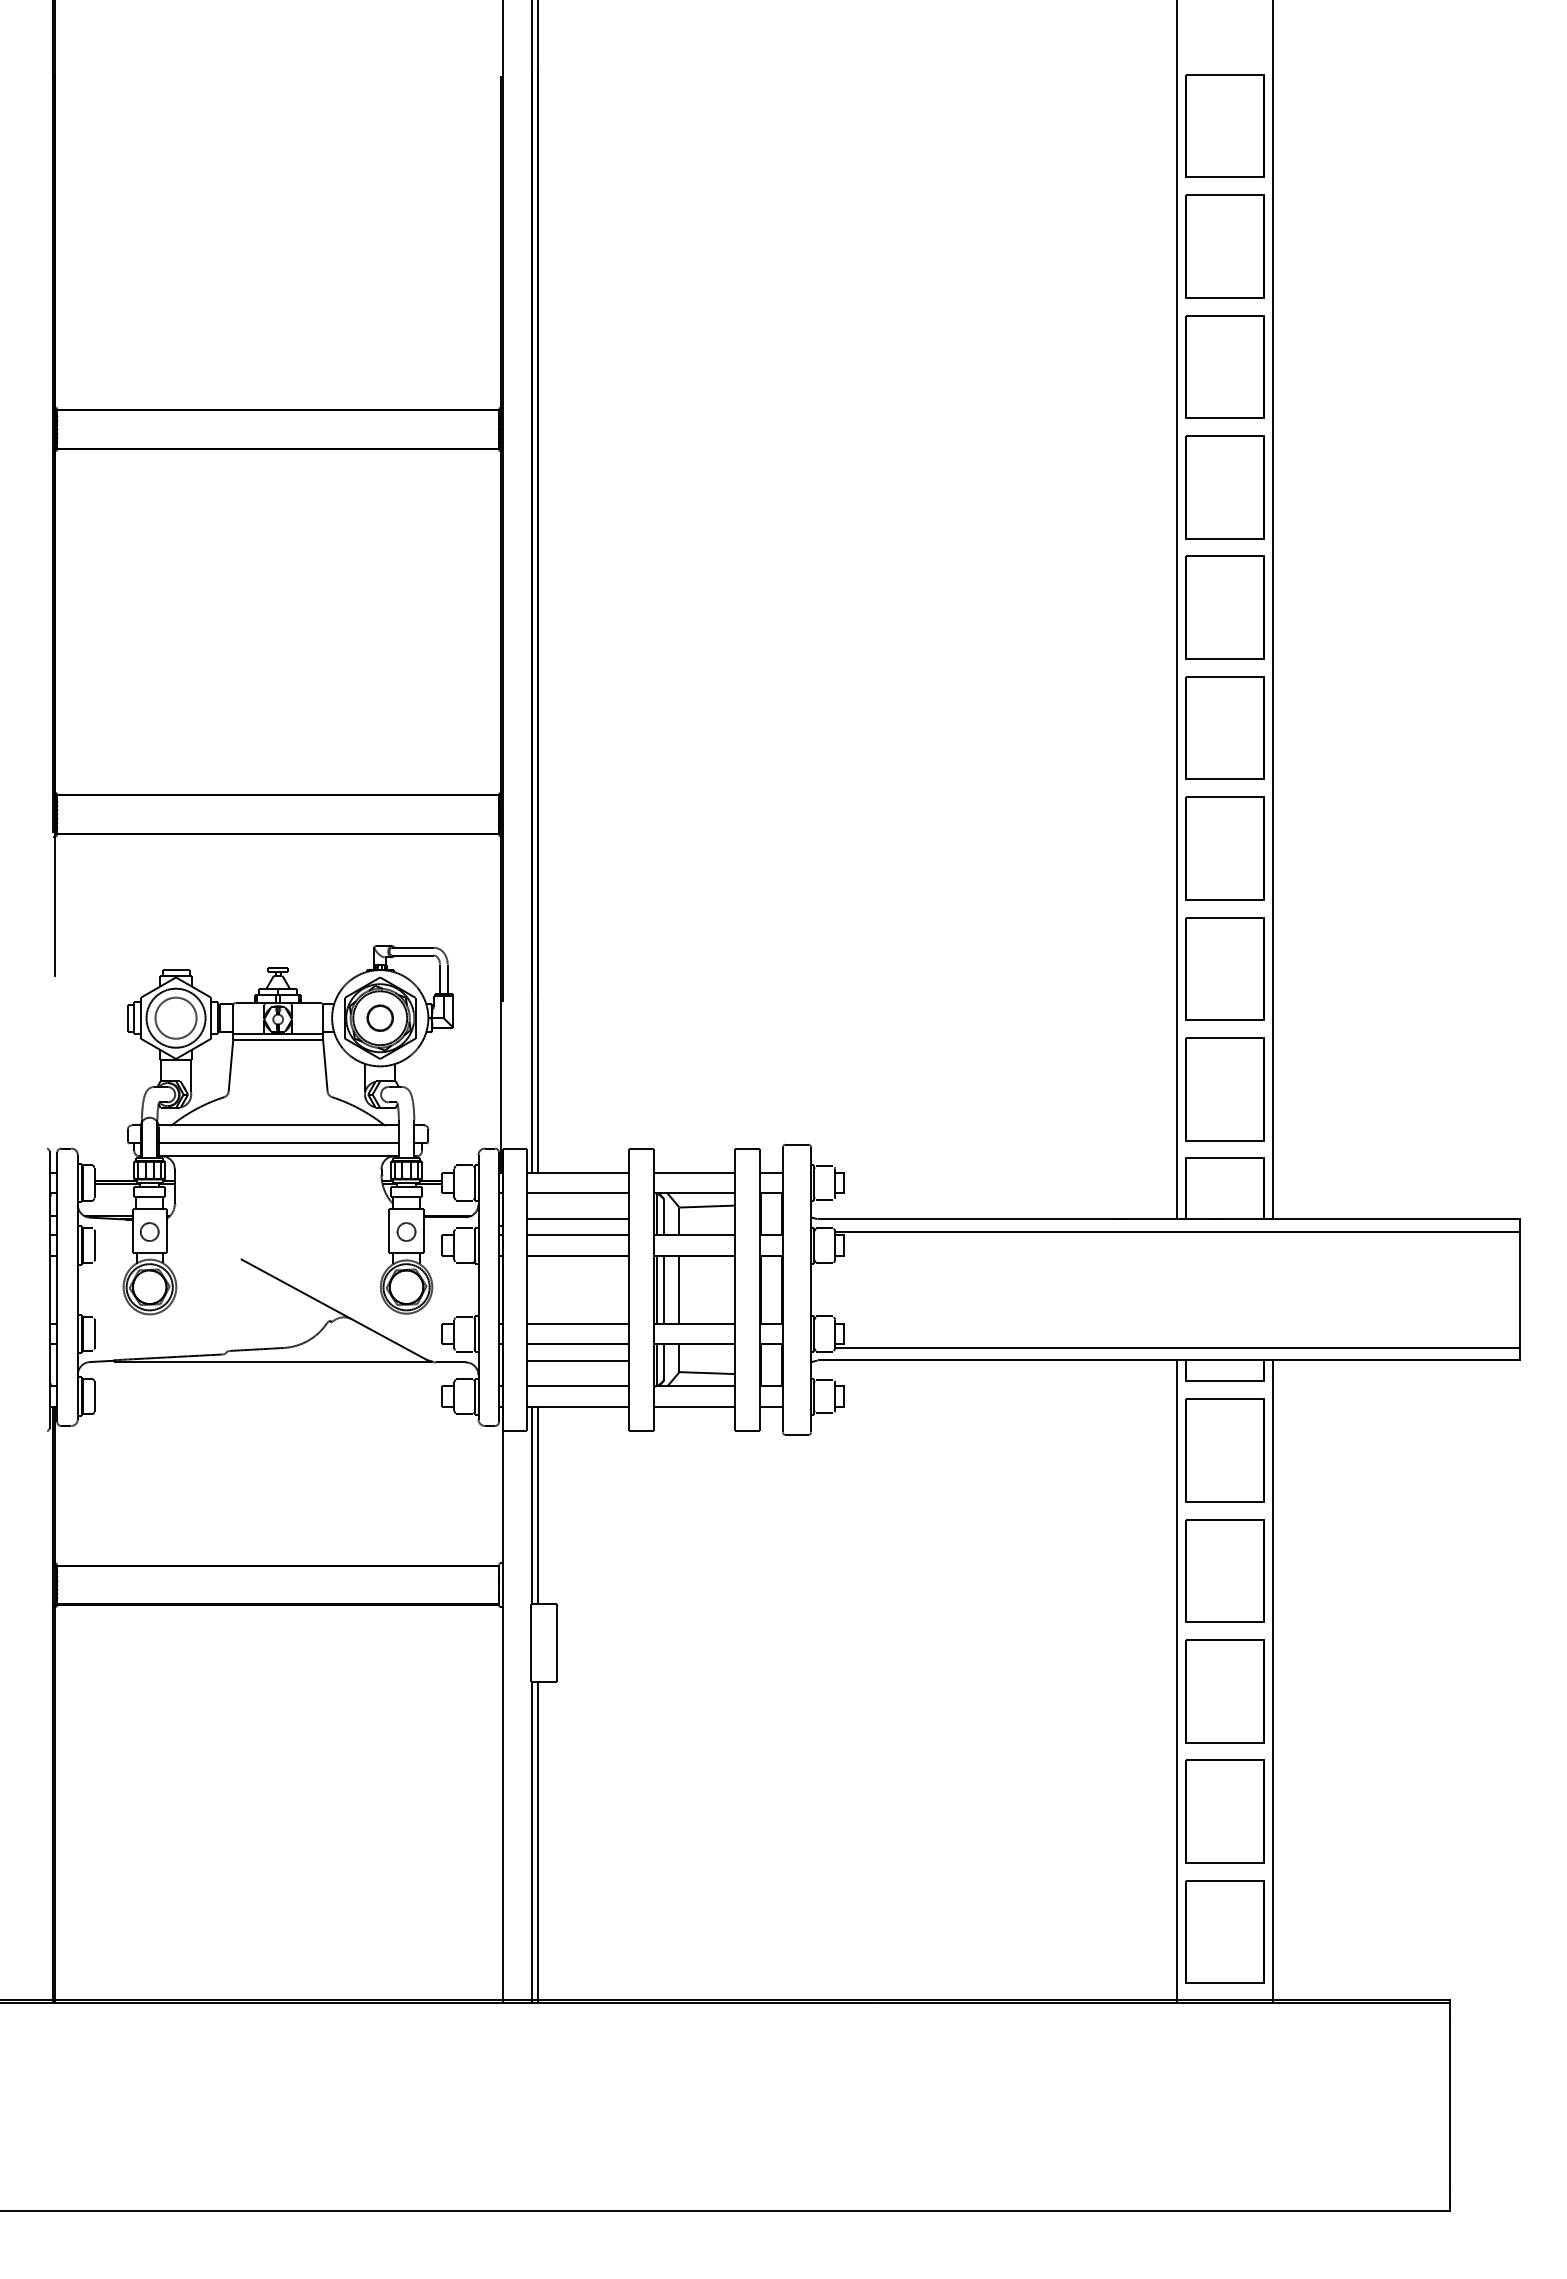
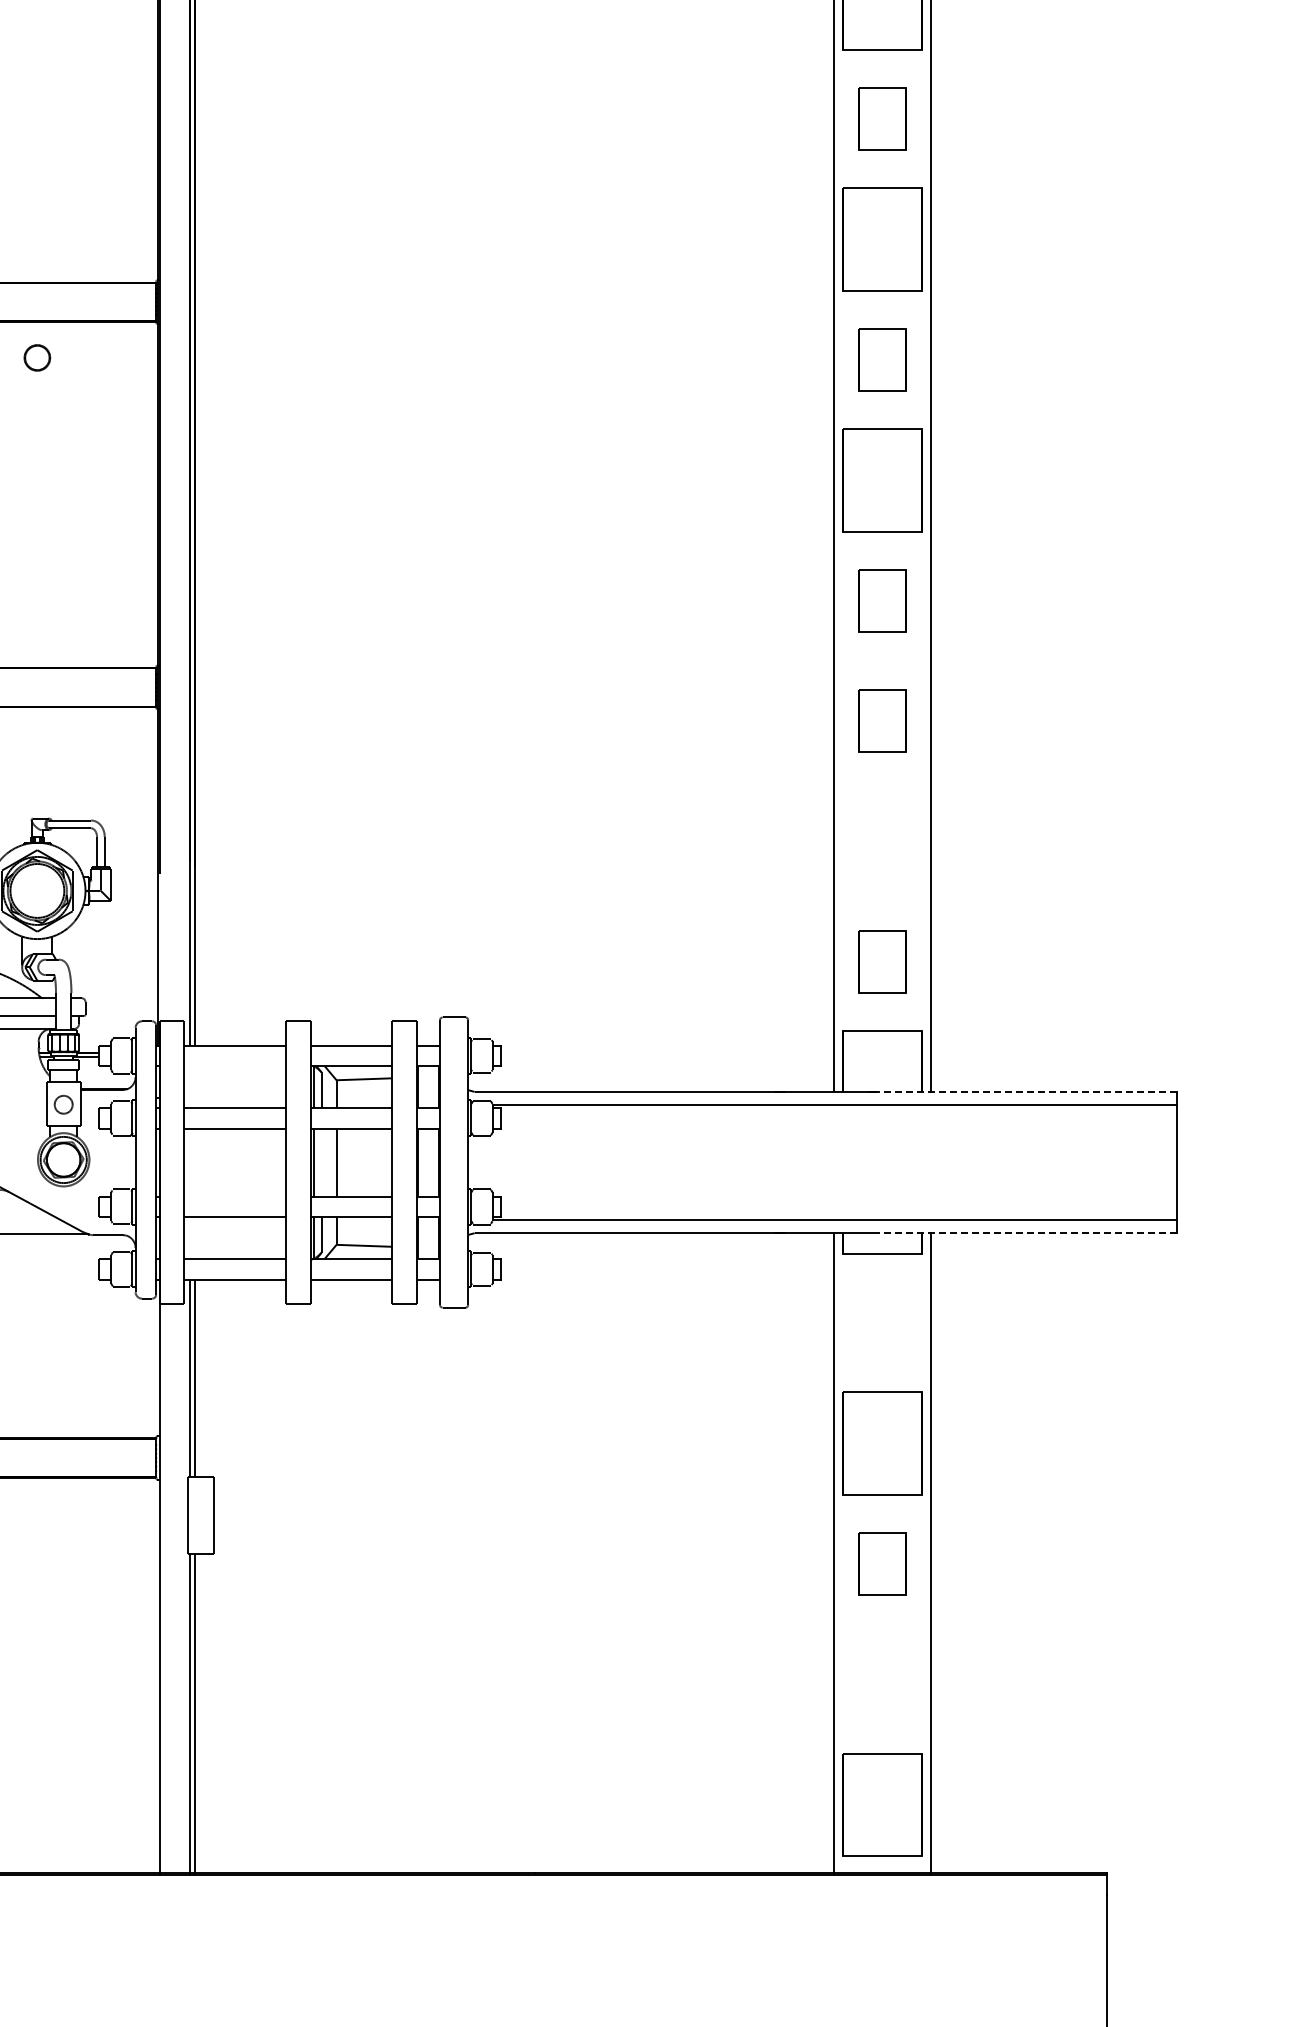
part: (1224, 246) -> (881, 119), size x0.6
part: (1224, 487) -> (881, 360), size x0.6
part: (1224, 727) -> (881, 600), size x0.6
part: (1224, 848) -> (881, 721), size x0.6
part: (1224, 968) -> (881, 841), removed
circle: (379, 1017) -> (36, 357), moved
part: (1224, 1089) -> (881, 962), size x0.6
line: (577, 1193) -> (234, 1066), removed
line: (577, 1218) -> (234, 1091), removed
line: (1370, 1219) -> (1027, 1092), solid -> dashed
line: (664, 1289) -> (321, 1162), removed
line: (577, 1323) -> (234, 1196), removed
line: (1370, 1360) -> (1027, 1233), solid -> dashed
line: (577, 1361) -> (234, 1234), removed
part: (1224, 1450) -> (881, 1323), removed
part: (1224, 1691) -> (881, 1564), size x0.6
part: (1224, 1811) -> (881, 1684), removed

